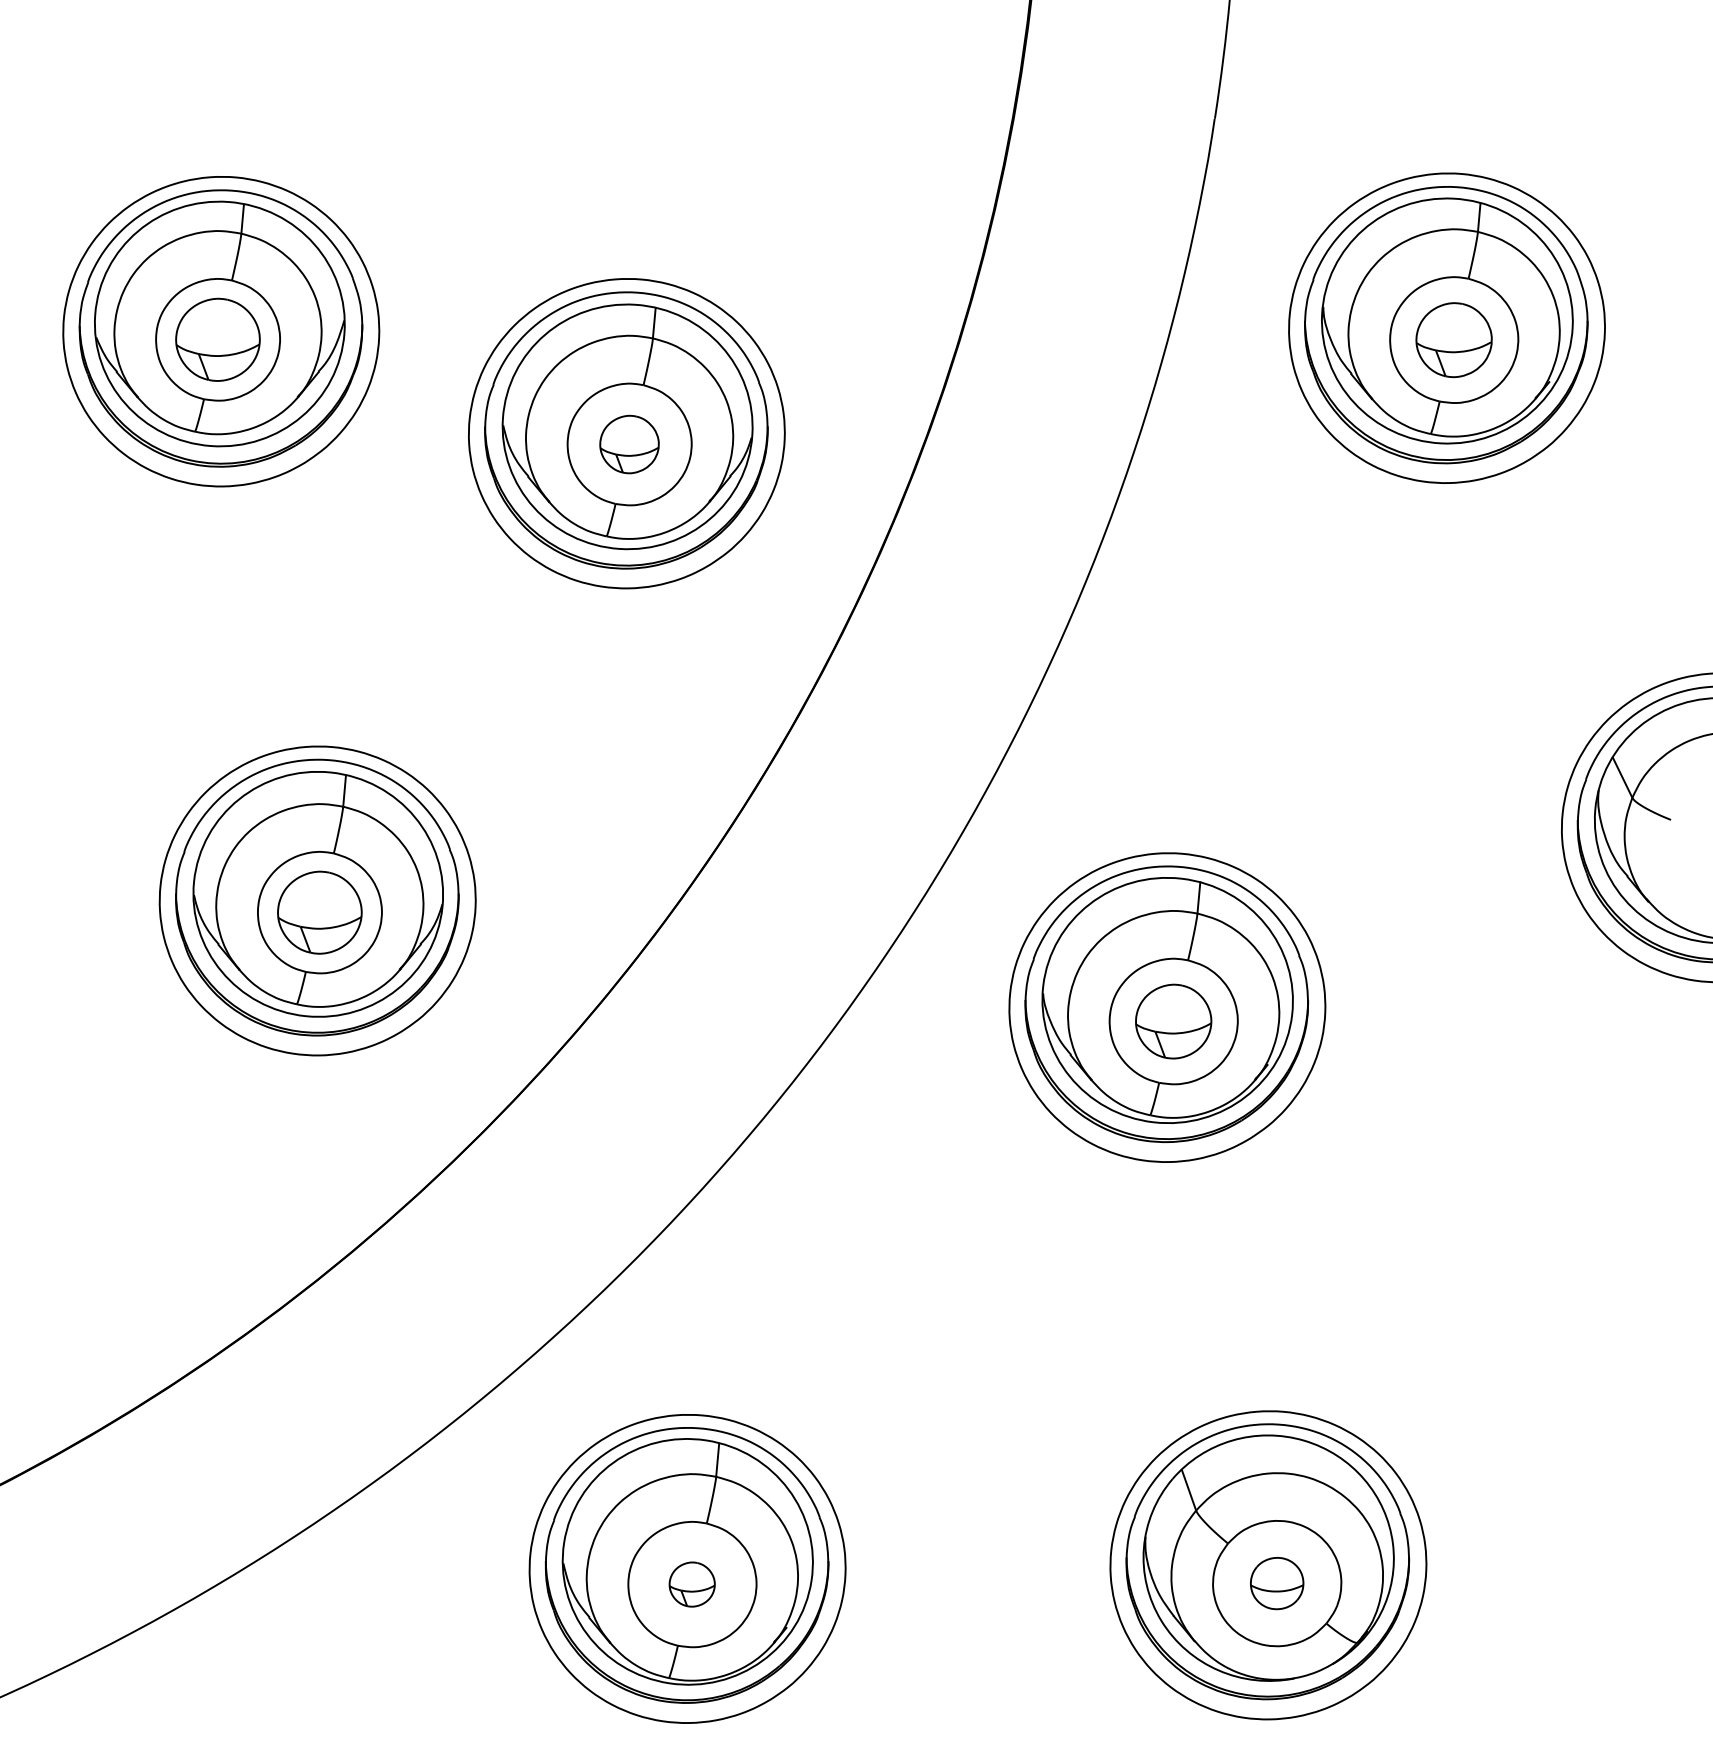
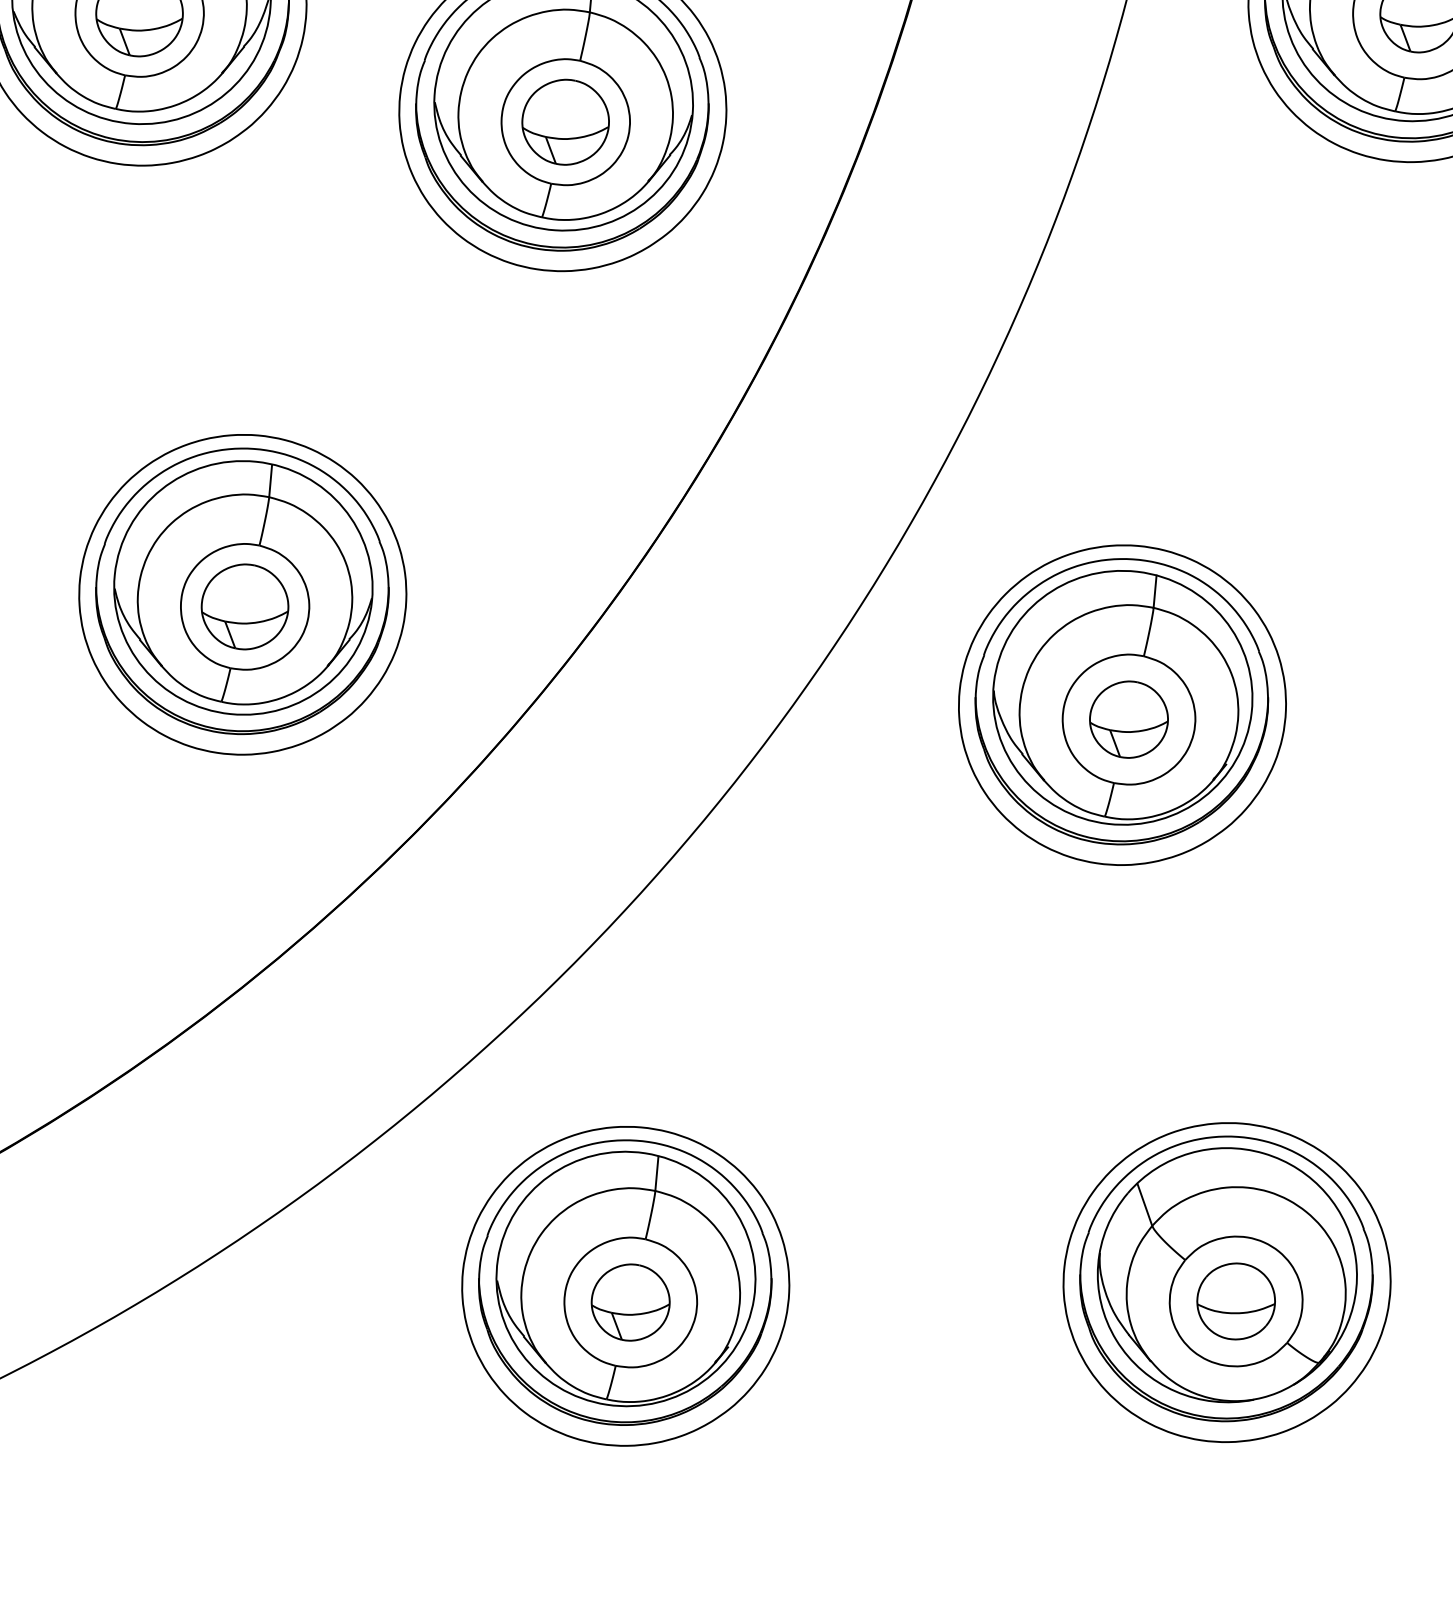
part: (629, 444) -> (565, 122), size x1.43
part: (1276, 1583) -> (1235, 1301), size x1.43
part: (691, 1584) -> (629, 1302), size x1.67

